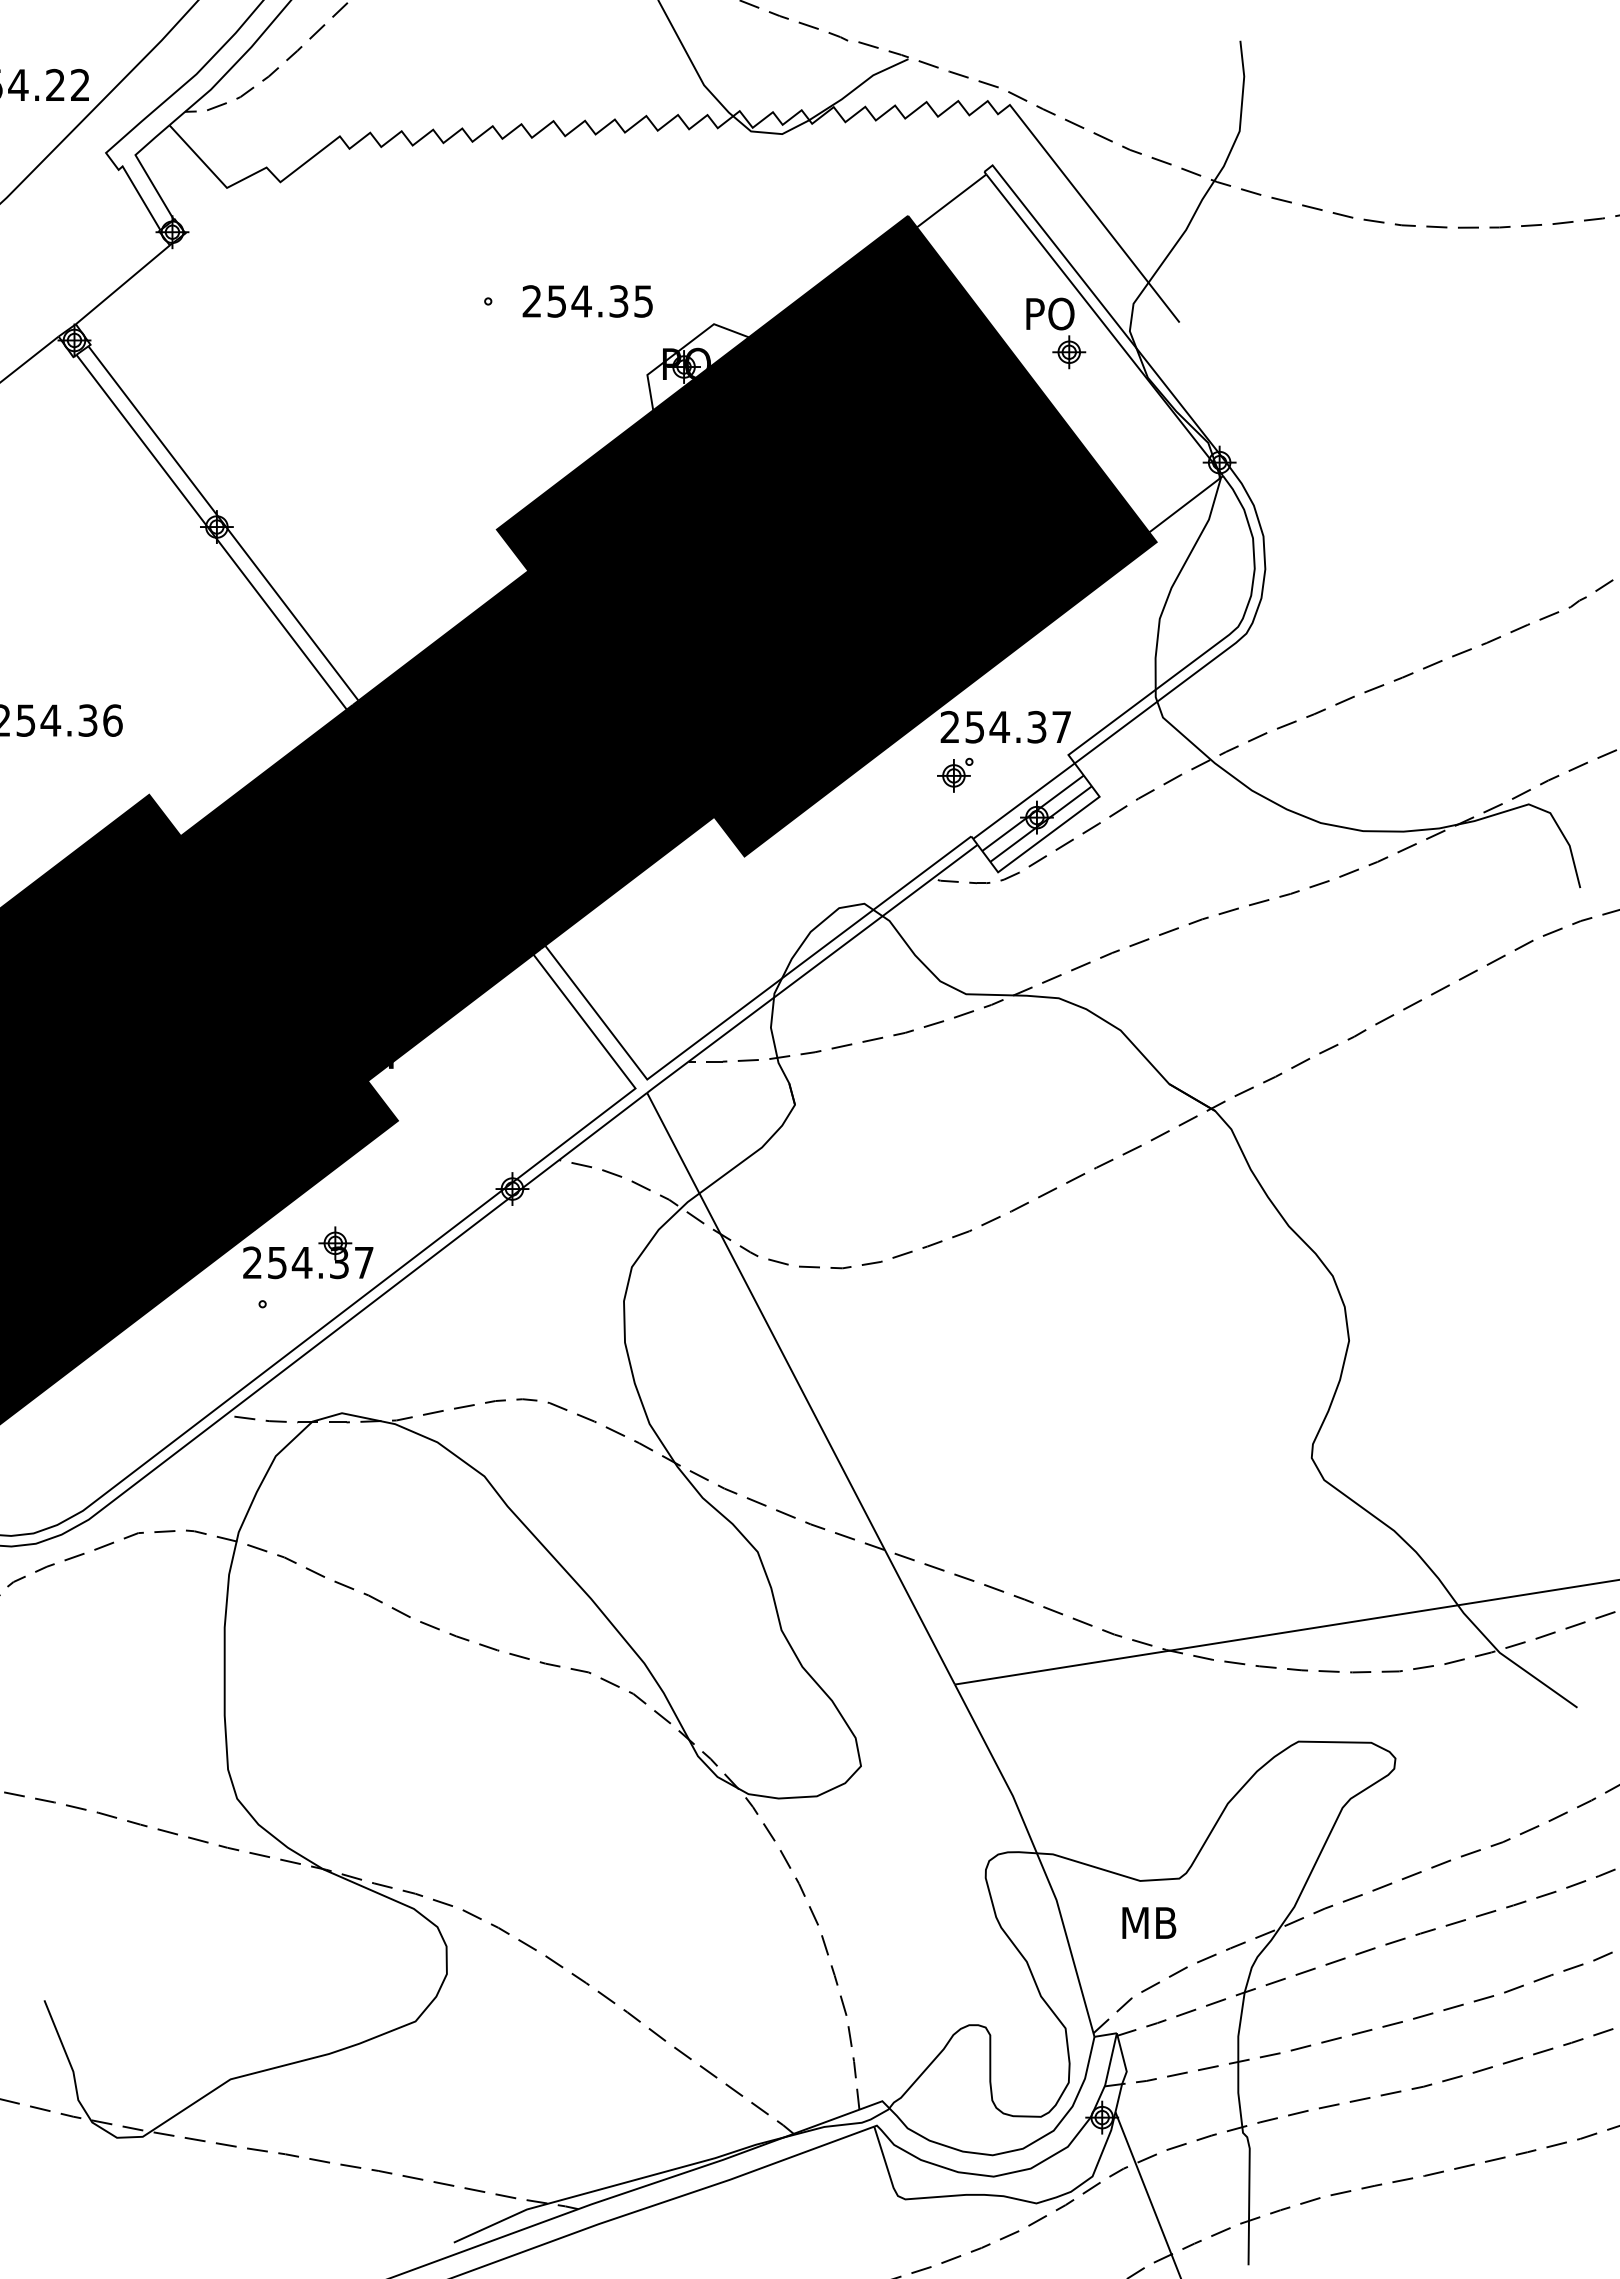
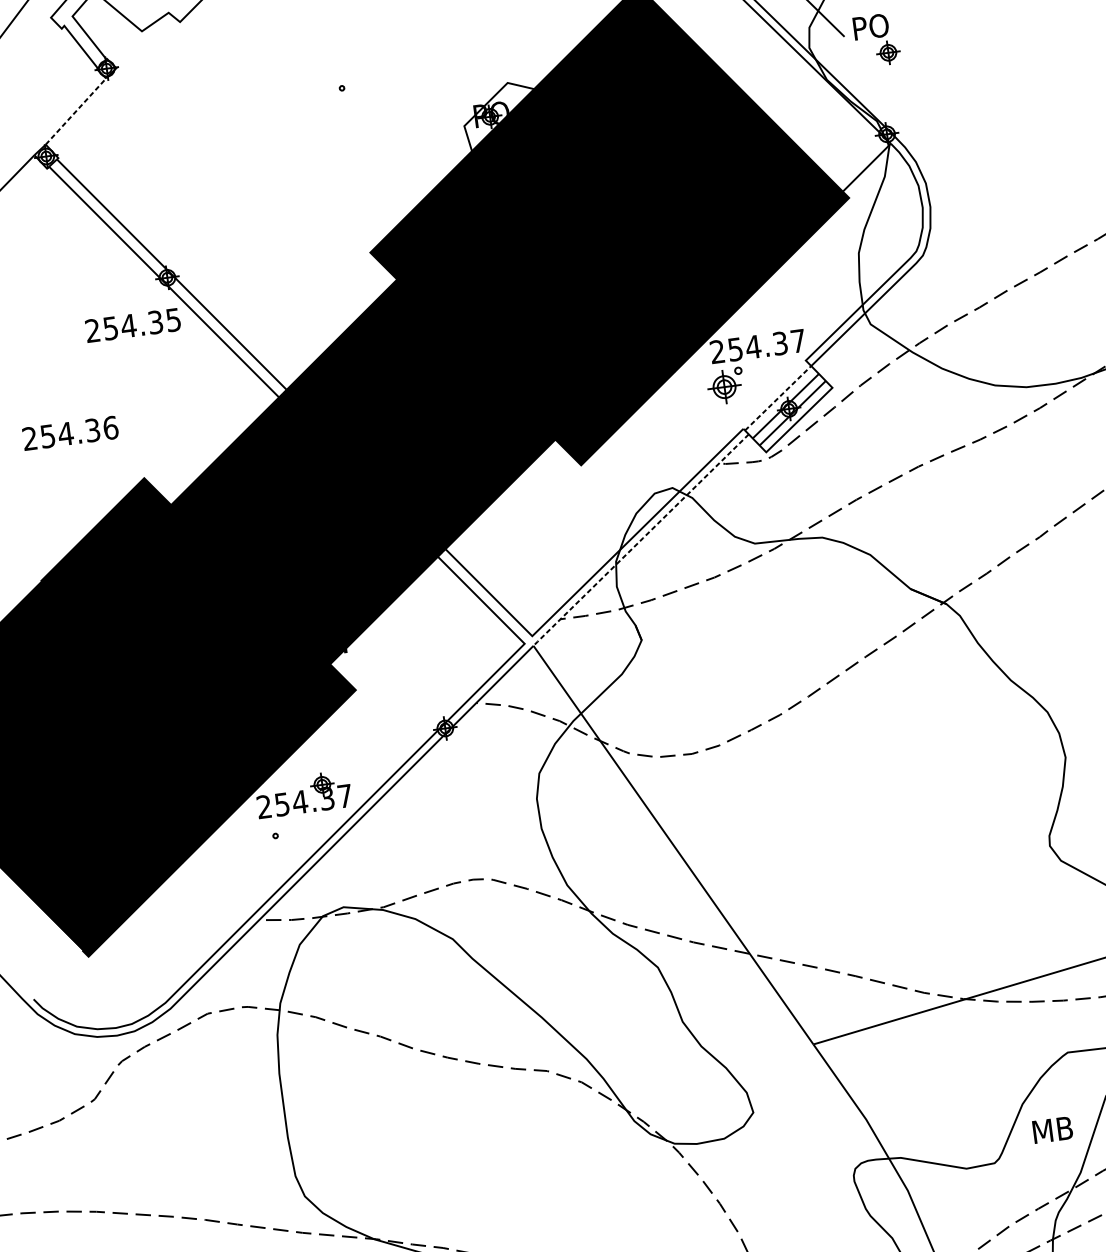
line: (123, 284) -> (76, 111), solid -> dashed
text: (587, 301) -> (132, 325), moved
part: (1056, 333) -> (877, 40), moved
part: (955, 774) -> (725, 385), size x1.4
line: (1024, 800) -> (778, 397), solid -> dashed
line: (811, 969) -> (640, 540), solid -> dashed
text: (1149, 1922) -> (1052, 1129), moved

